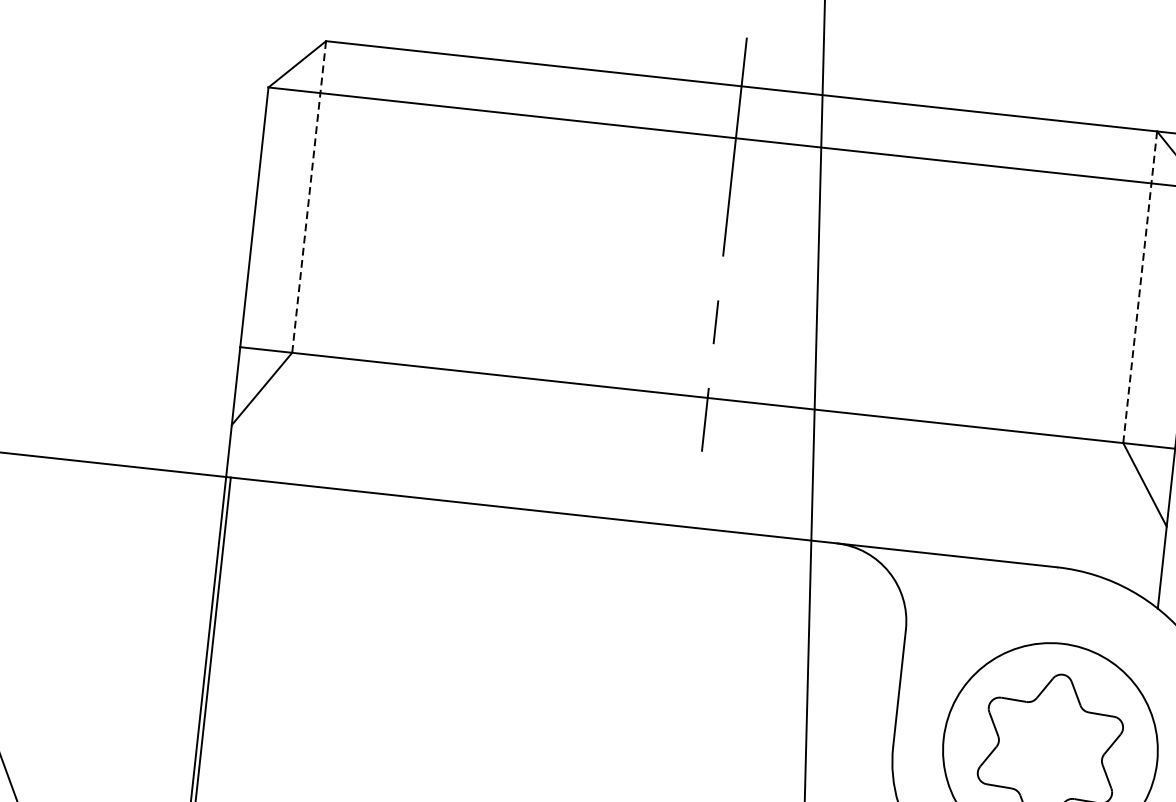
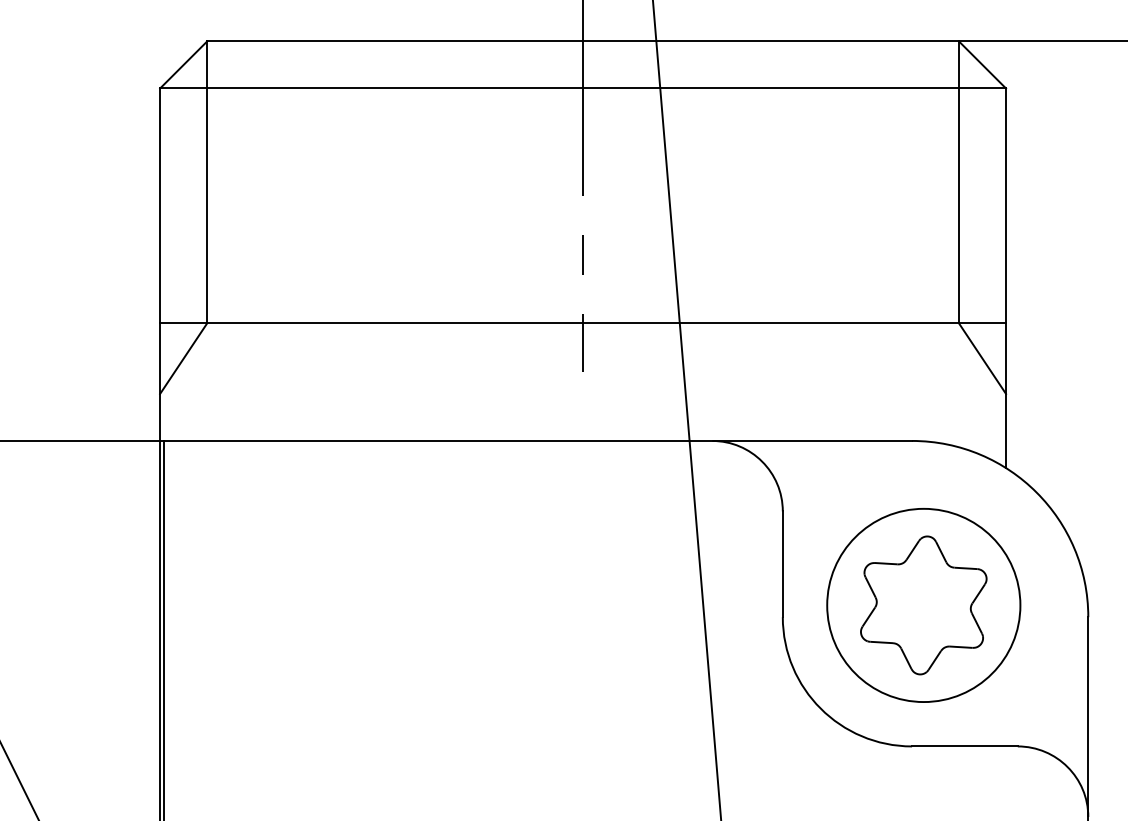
line: (309, 197) -> (207, 182), dashed -> solid
line: (1140, 287) -> (959, 182), dashed -> solid

